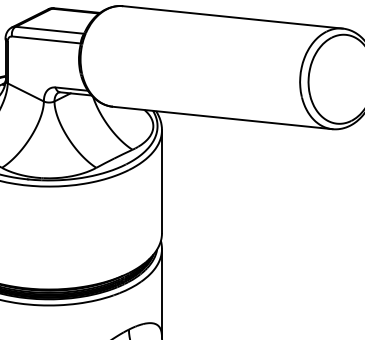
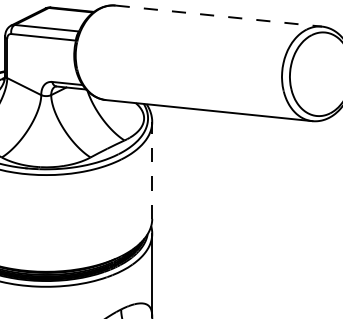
line: (233, 17) -> (219, 16), solid -> dashed
line: (161, 181) -> (151, 170), solid -> dashed

